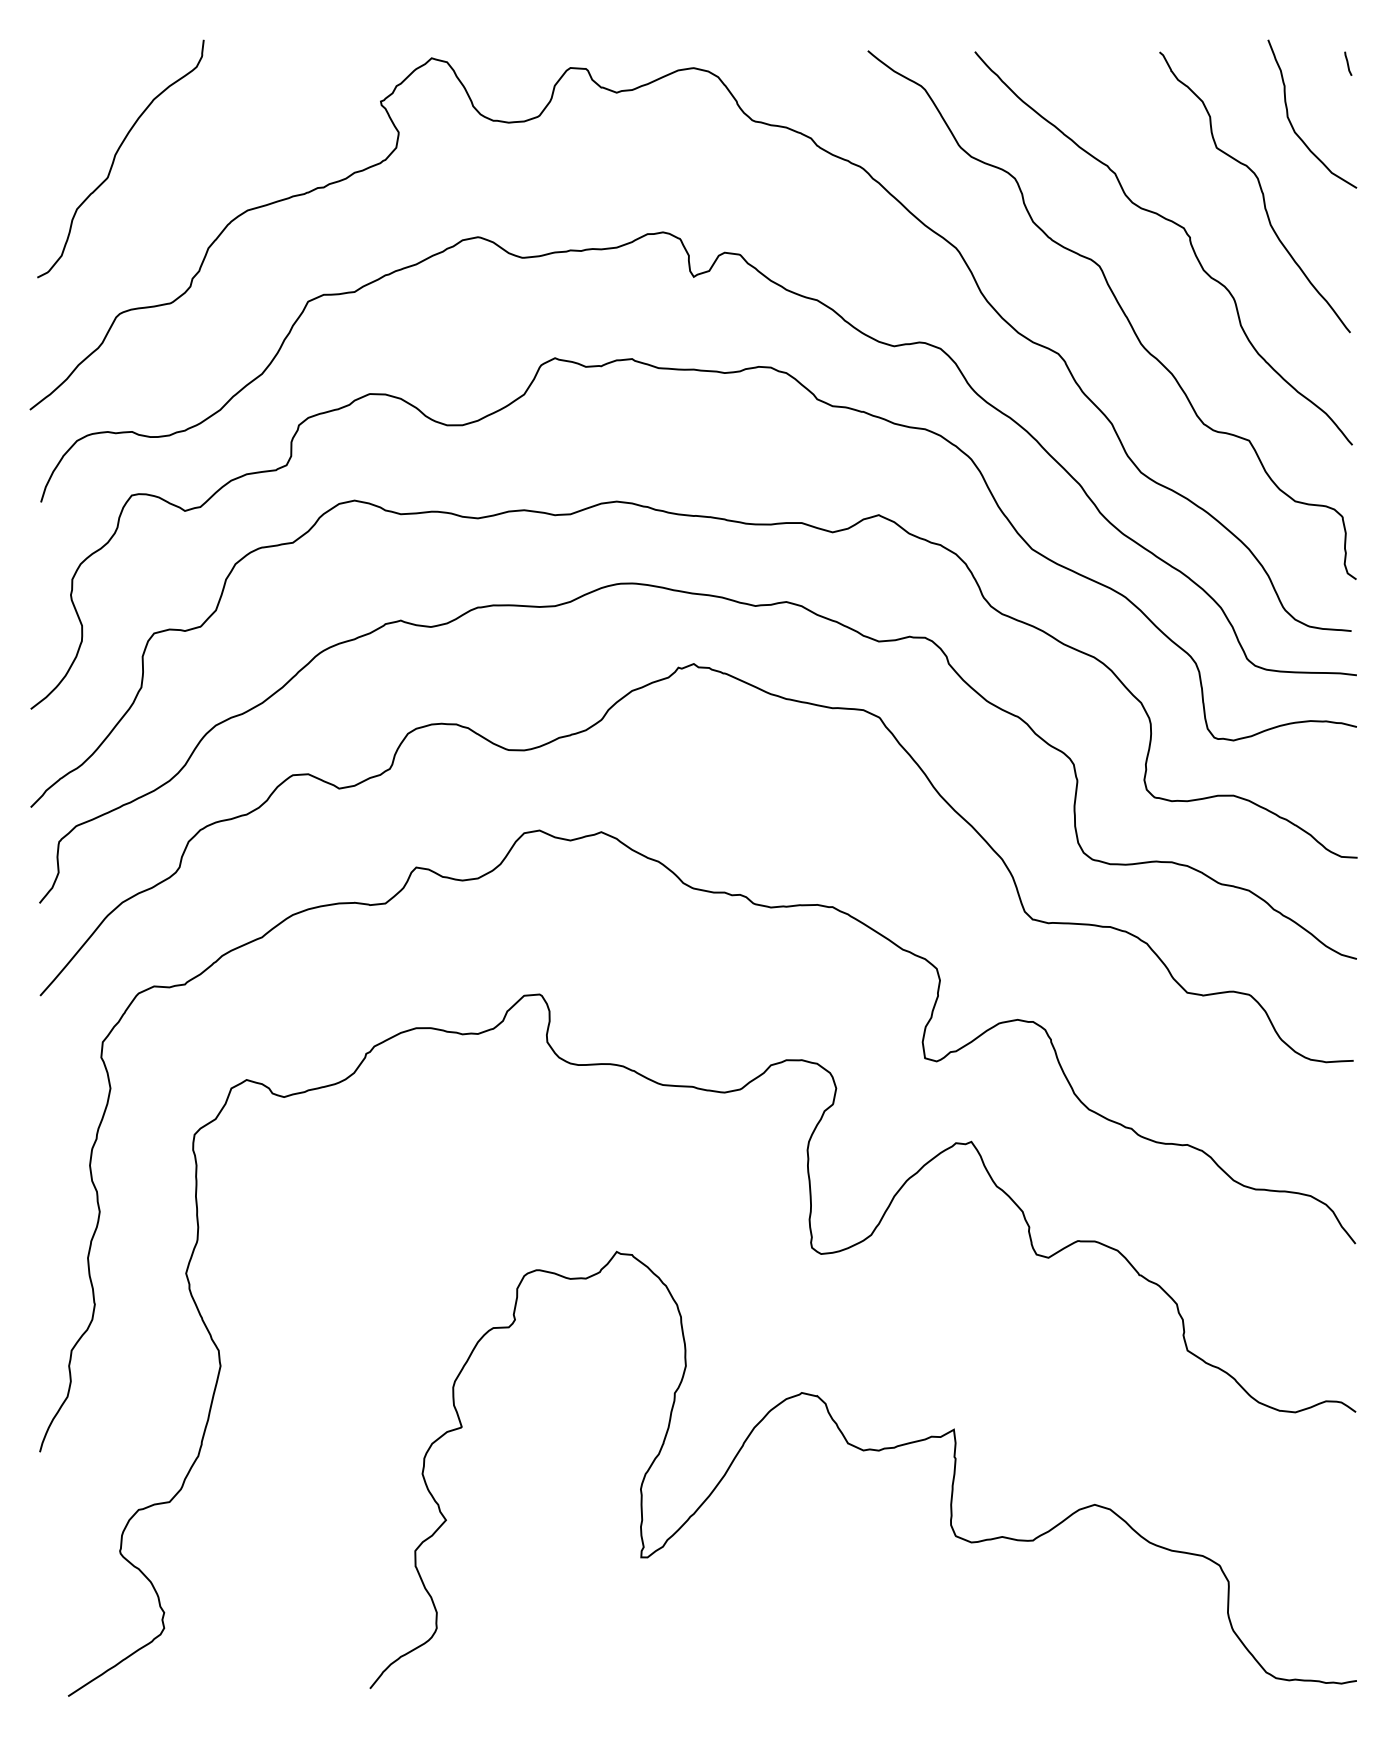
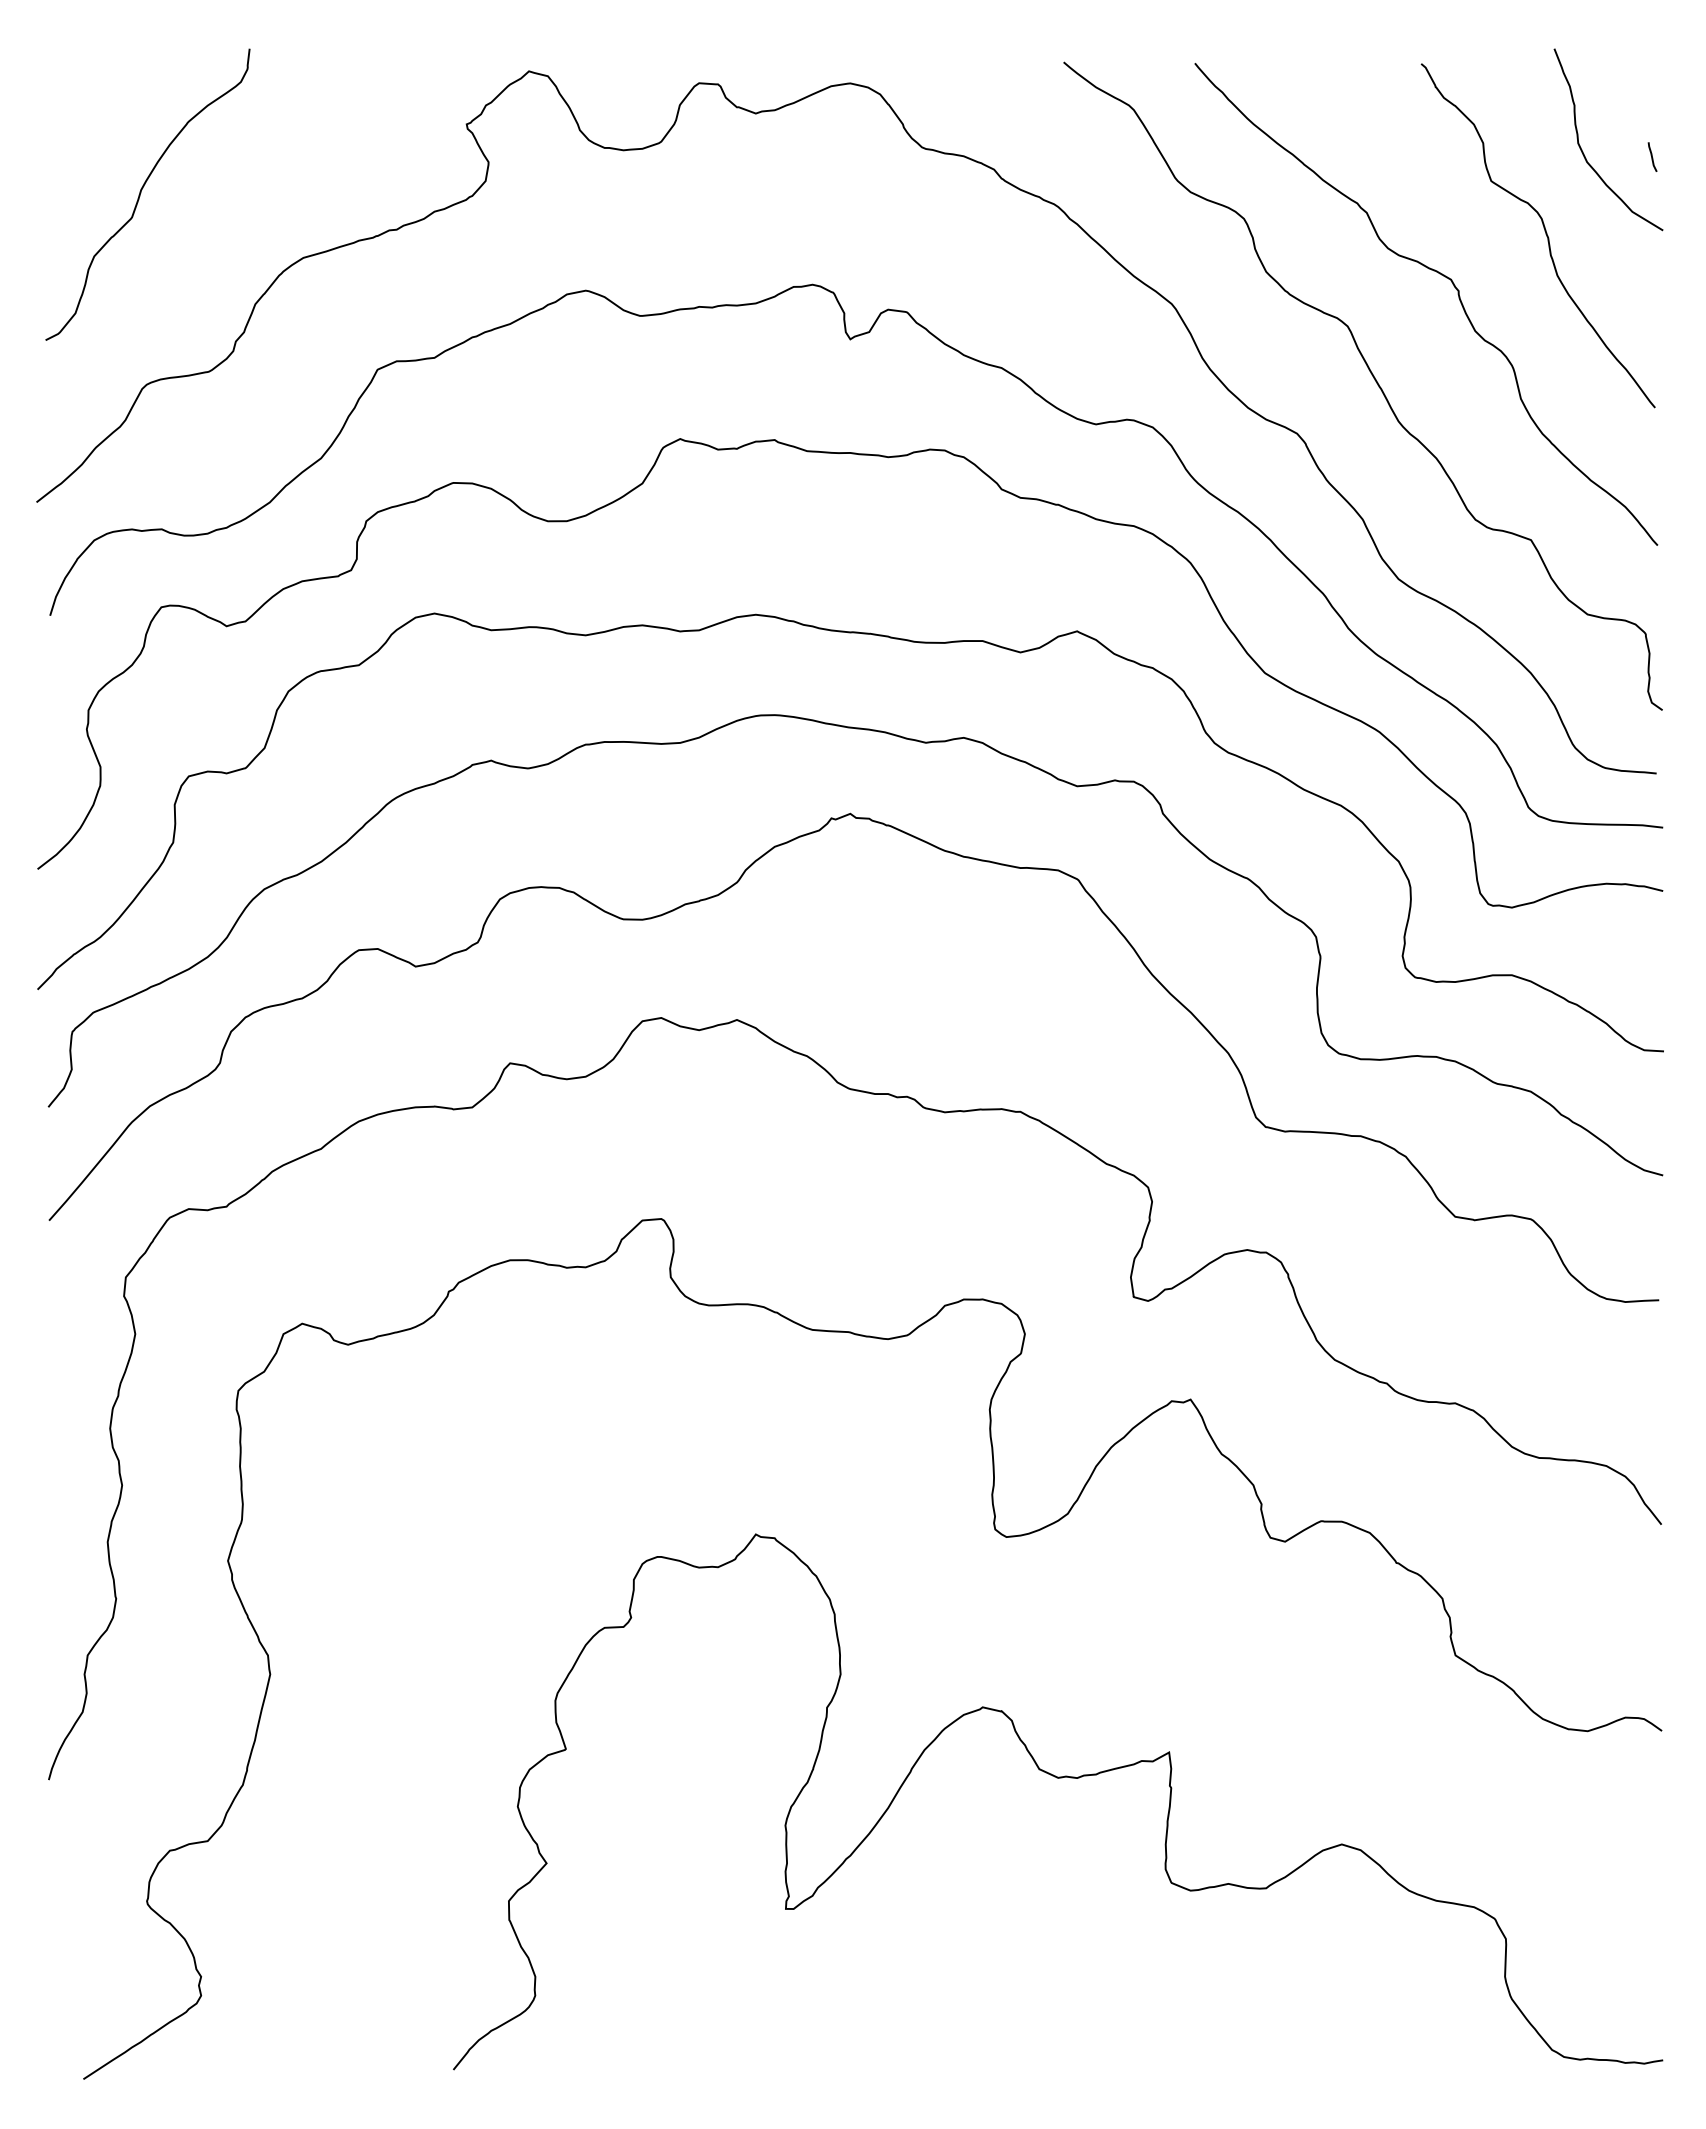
line: (1348, 63) -> (1652, 156), moved

